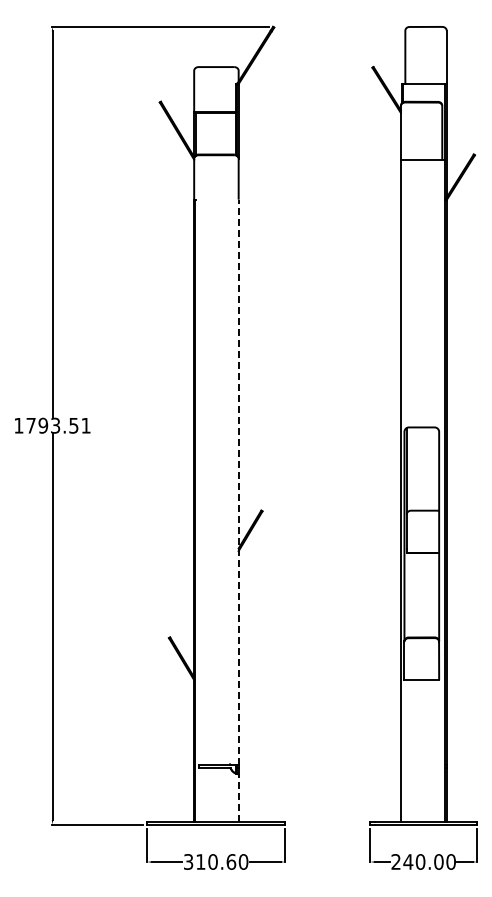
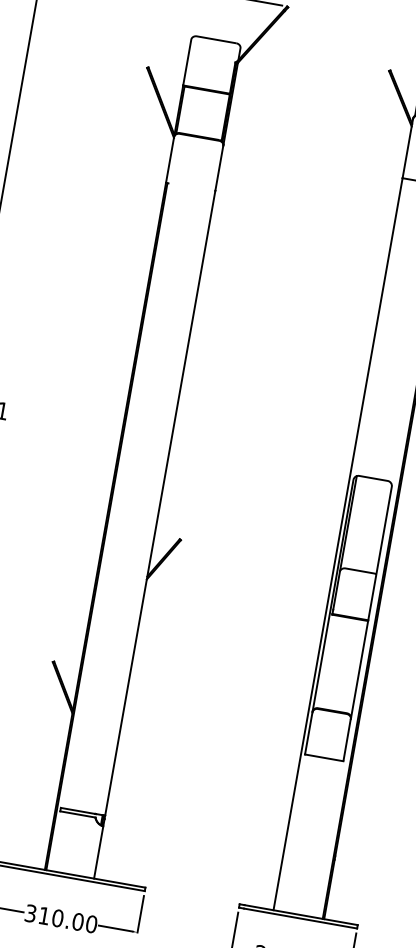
line: (238, 481) -> (160, 502), dashed -> solid
line: (238, 797) -> (98, 851), dashed -> solid
text: (231, 861) -> (78, 921), 310.60 -> 310.00

